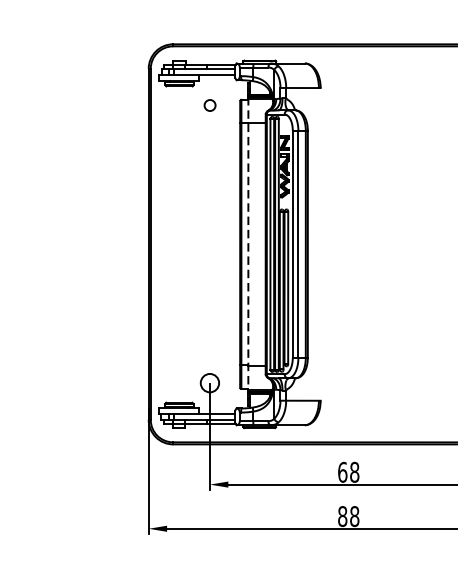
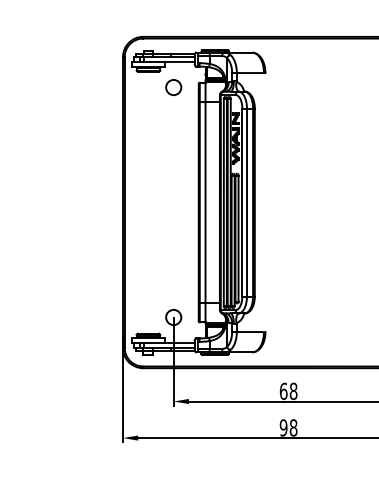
circle: (209, 105) -> (173, 87), size x1.67
line: (248, 244) -> (205, 202), dashed -> solid
text: (342, 515) -> (283, 427), 88 -> 98

